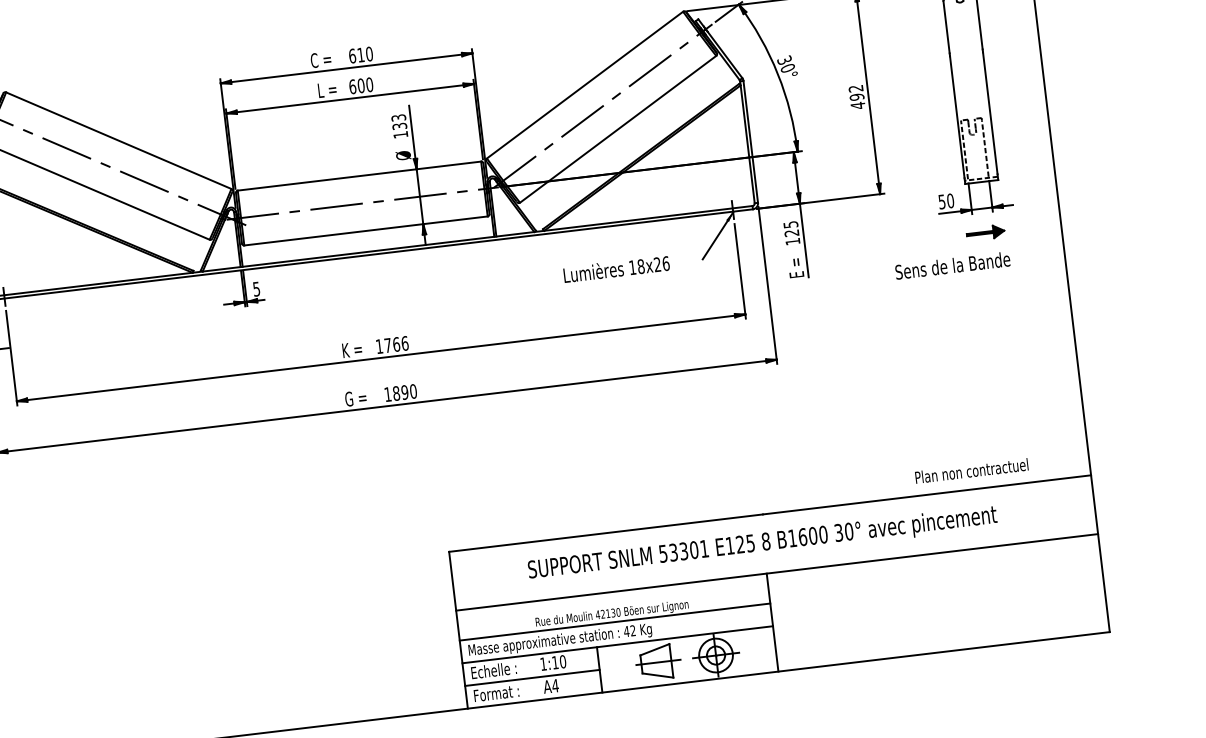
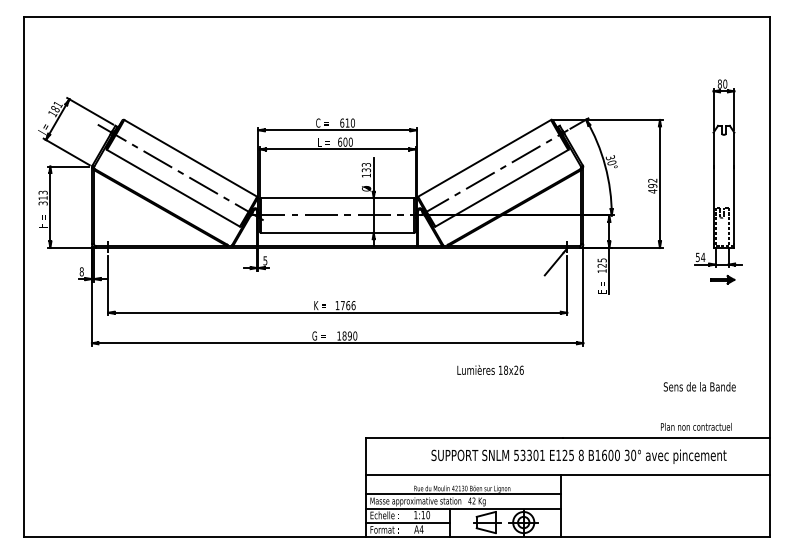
text: (950, 199) -> (703, 256), 50 -> 54
text: (952, 265) -> (699, 386), moved
text: (616, 268) -> (490, 369), moved
text: (761, 543) -> (578, 456), moved

